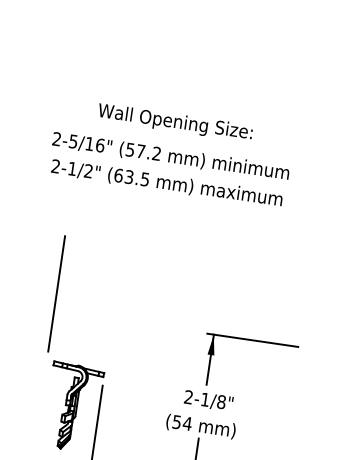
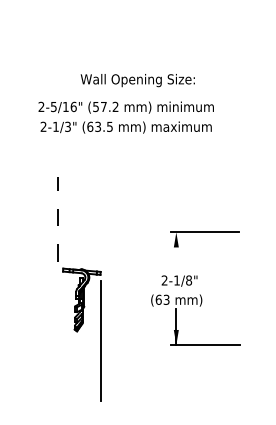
text: (174, 122) -> (137, 80), moved
text: (88, 170) -> (67, 126), 2-1/2" -> 2-1/3"
line: (56, 293) -> (57, 219), solid -> dashed
line: (210, 359) -> (176, 250), removed
text: (182, 422) -> (162, 299), (54 -> (63

